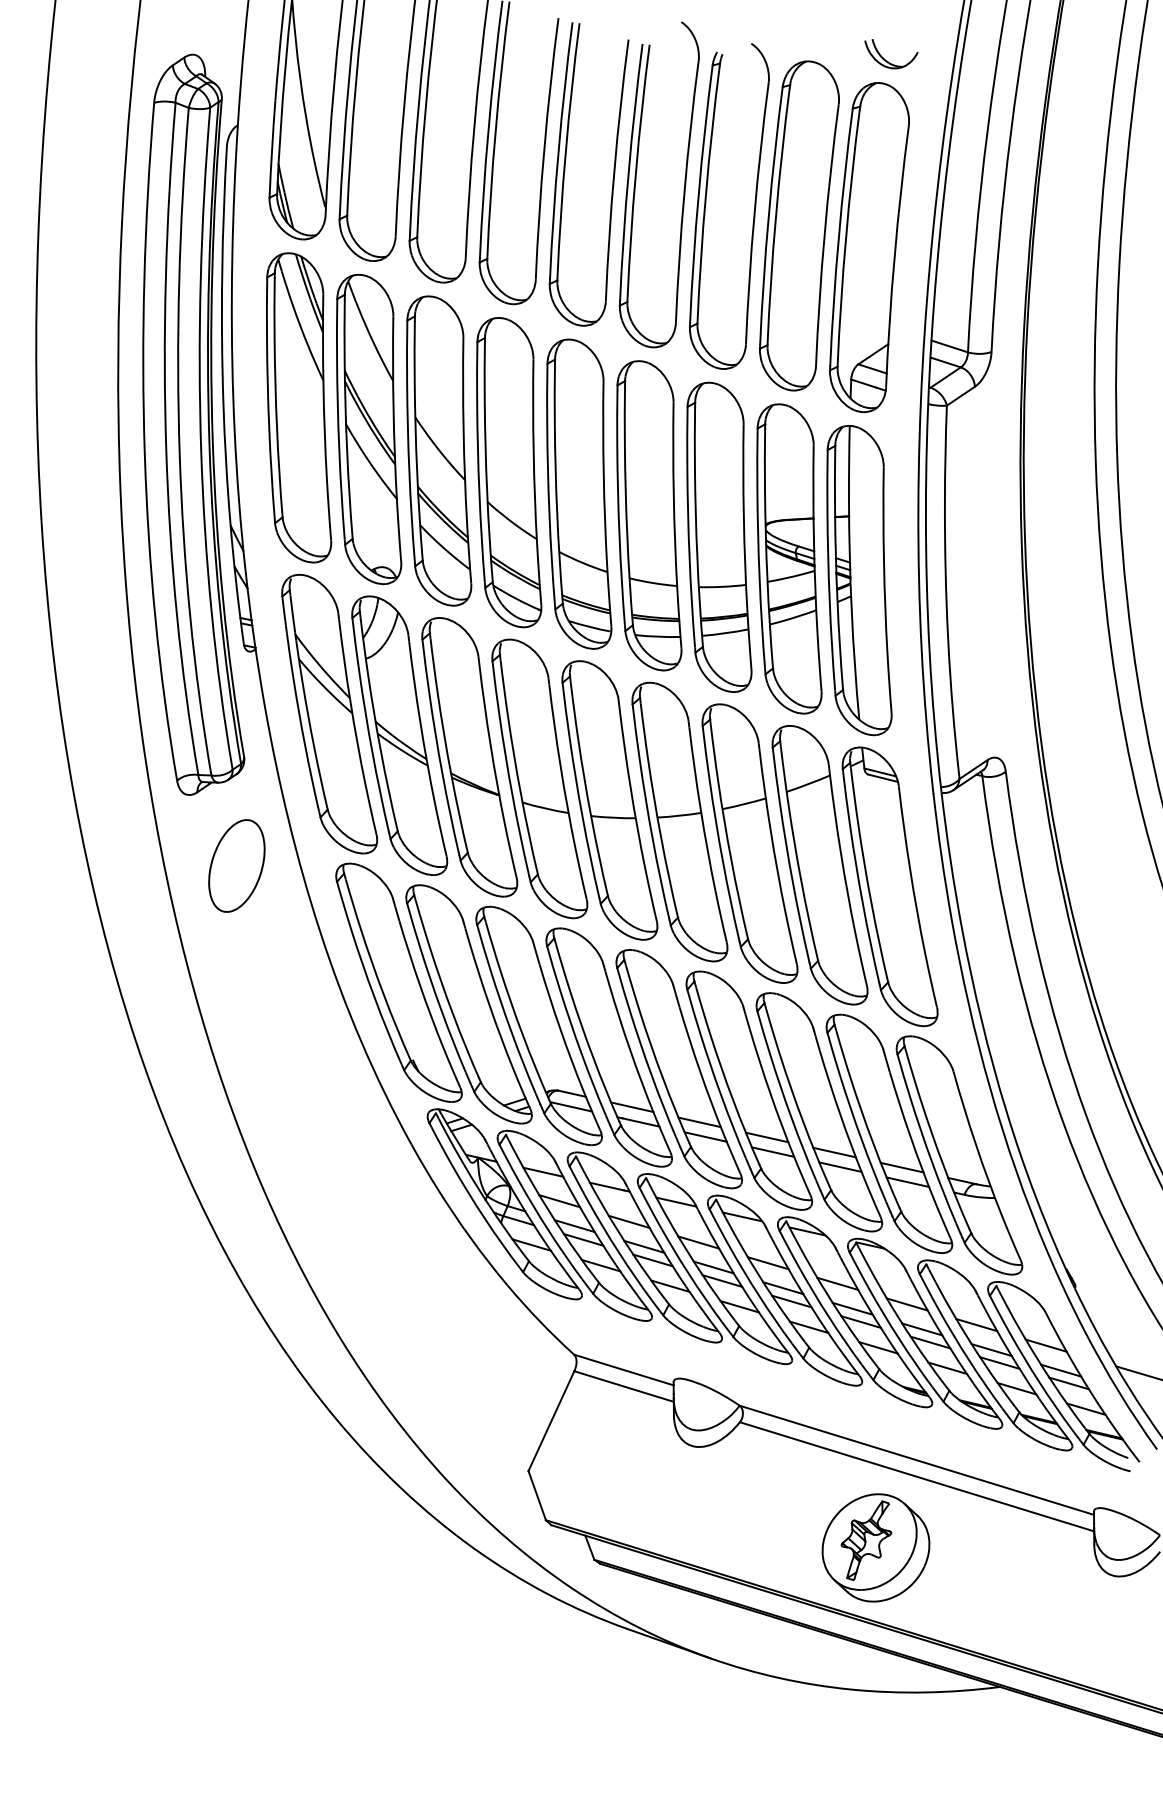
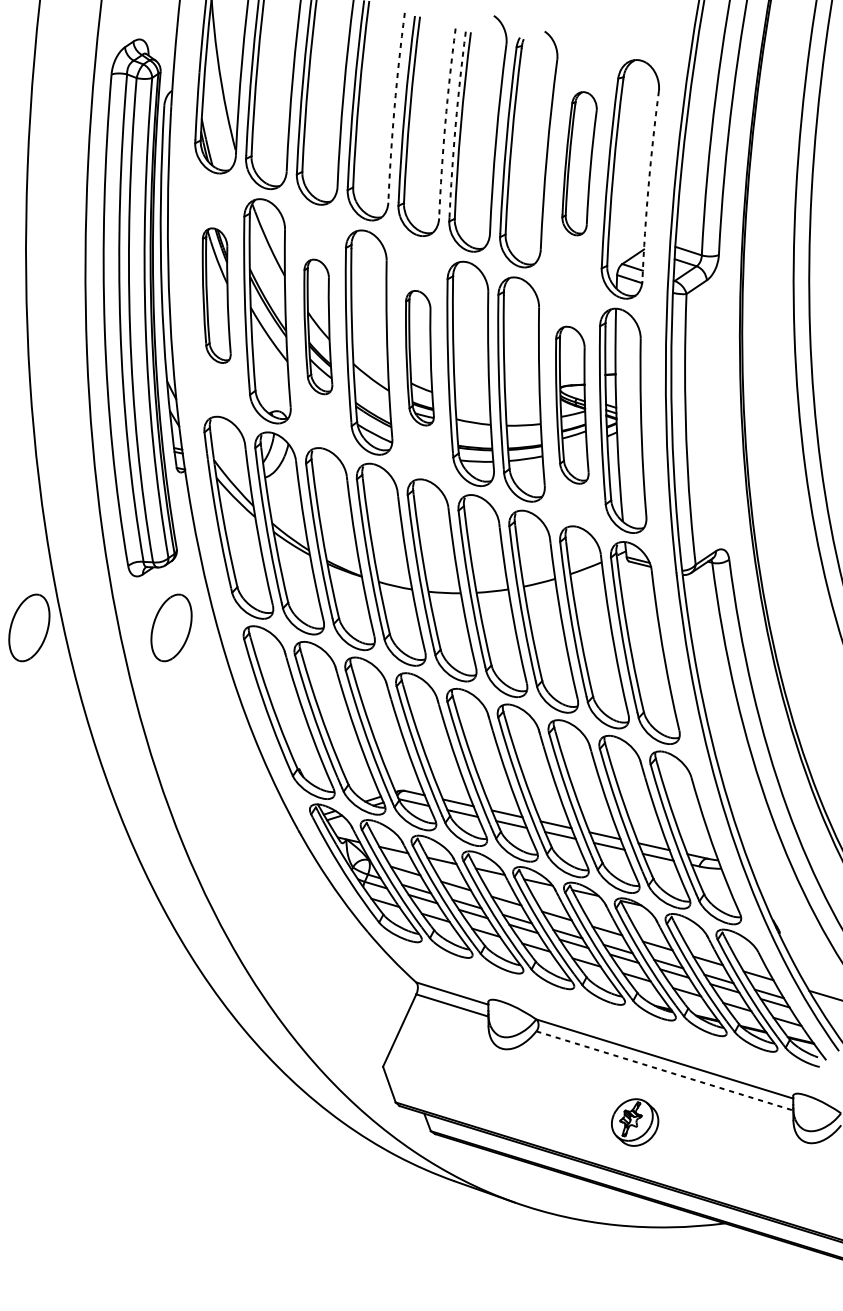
part: (888, 61) -> (644, 44), removed
arc: (544, 148) -> (394, 107), solid -> dashed
arc: (614, 170) -> (445, 123), solid -> dashed
arc: (628, 172) -> (455, 124), solid -> dashed
part: (799, 225) -> (579, 163), size x0.6
arc: (894, 256) -> (648, 185), solid -> dashed
part: (299, 407) -> (216, 295), size x0.6
part: (439, 450) -> (318, 326), size x0.6
part: (579, 493) -> (420, 357), size x0.6
part: (789, 558) -> (572, 404), size x0.7
part: (40, 865) -> (29, 627), added
line: (916, 1476) -> (664, 1070), solid -> dashed
part: (875, 1547) -> (634, 1122), size x0.6

